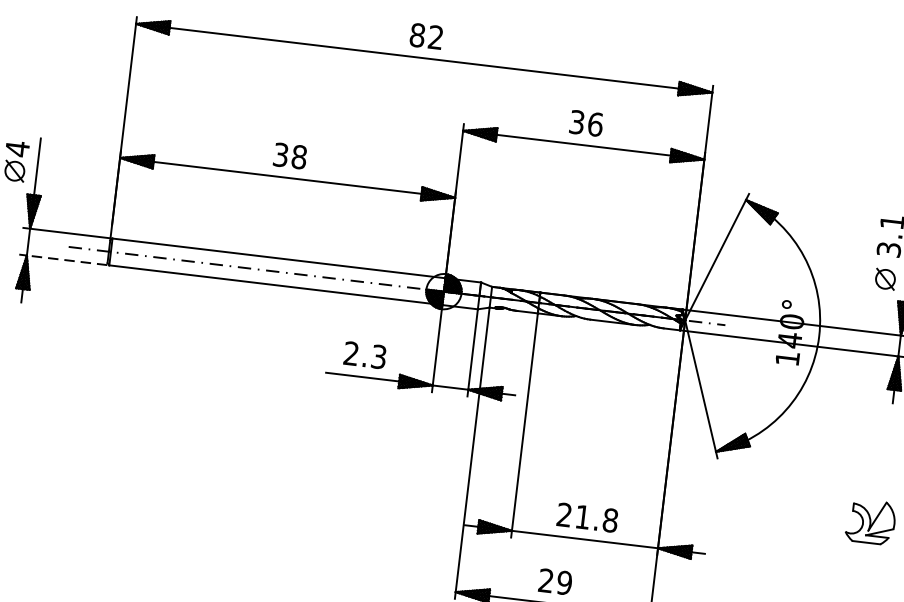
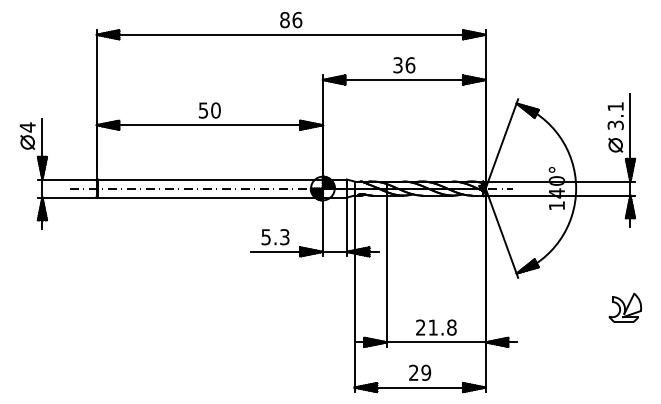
text: (436, 36) -> (297, 19), 82 -> 86
text: (289, 155) -> (209, 110), 38 -> 50
line: (67, 260) -> (69, 197), dashed -> solid
text: (350, 354) -> (265, 237), 2.3 -> 5.3

